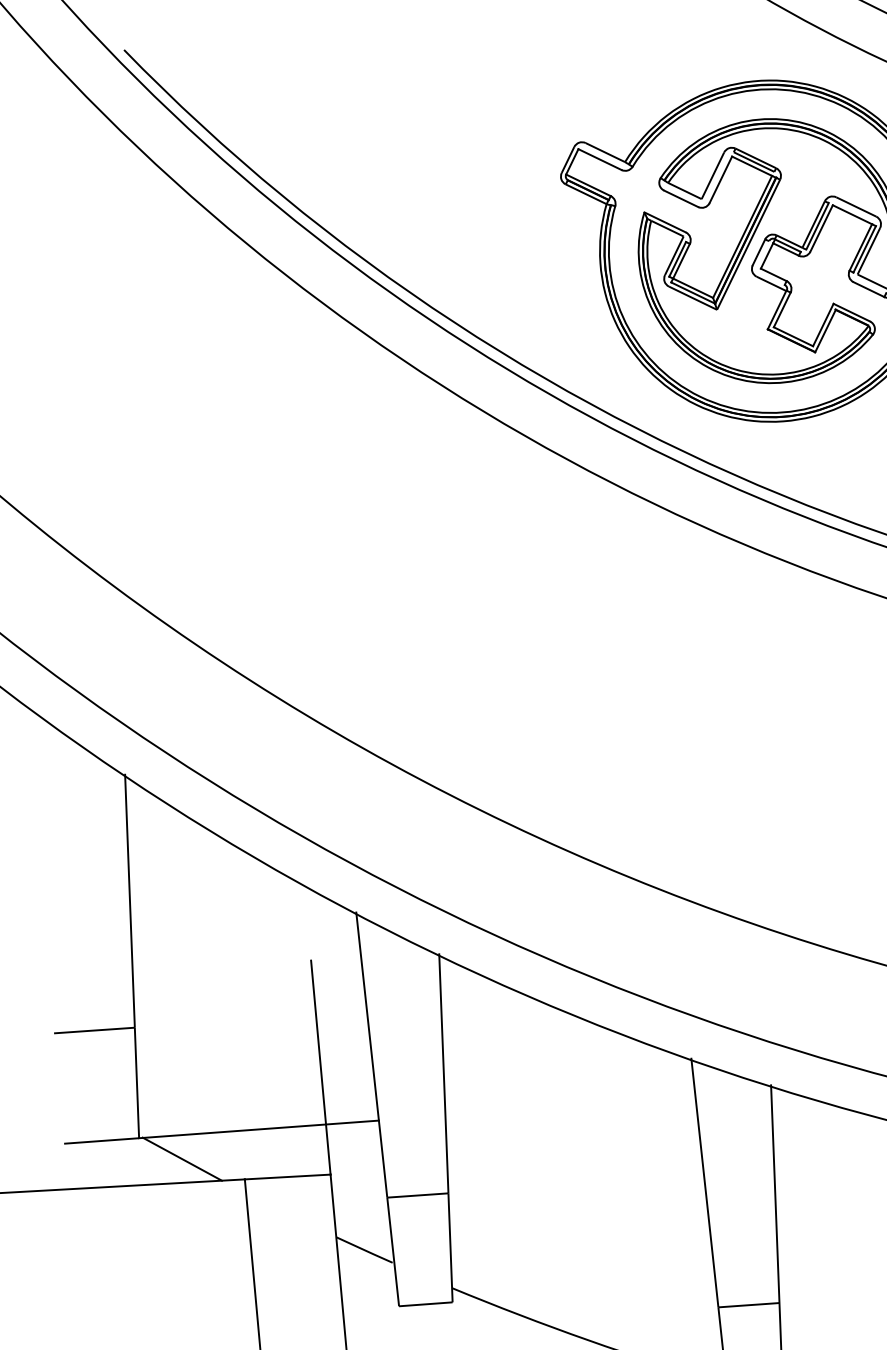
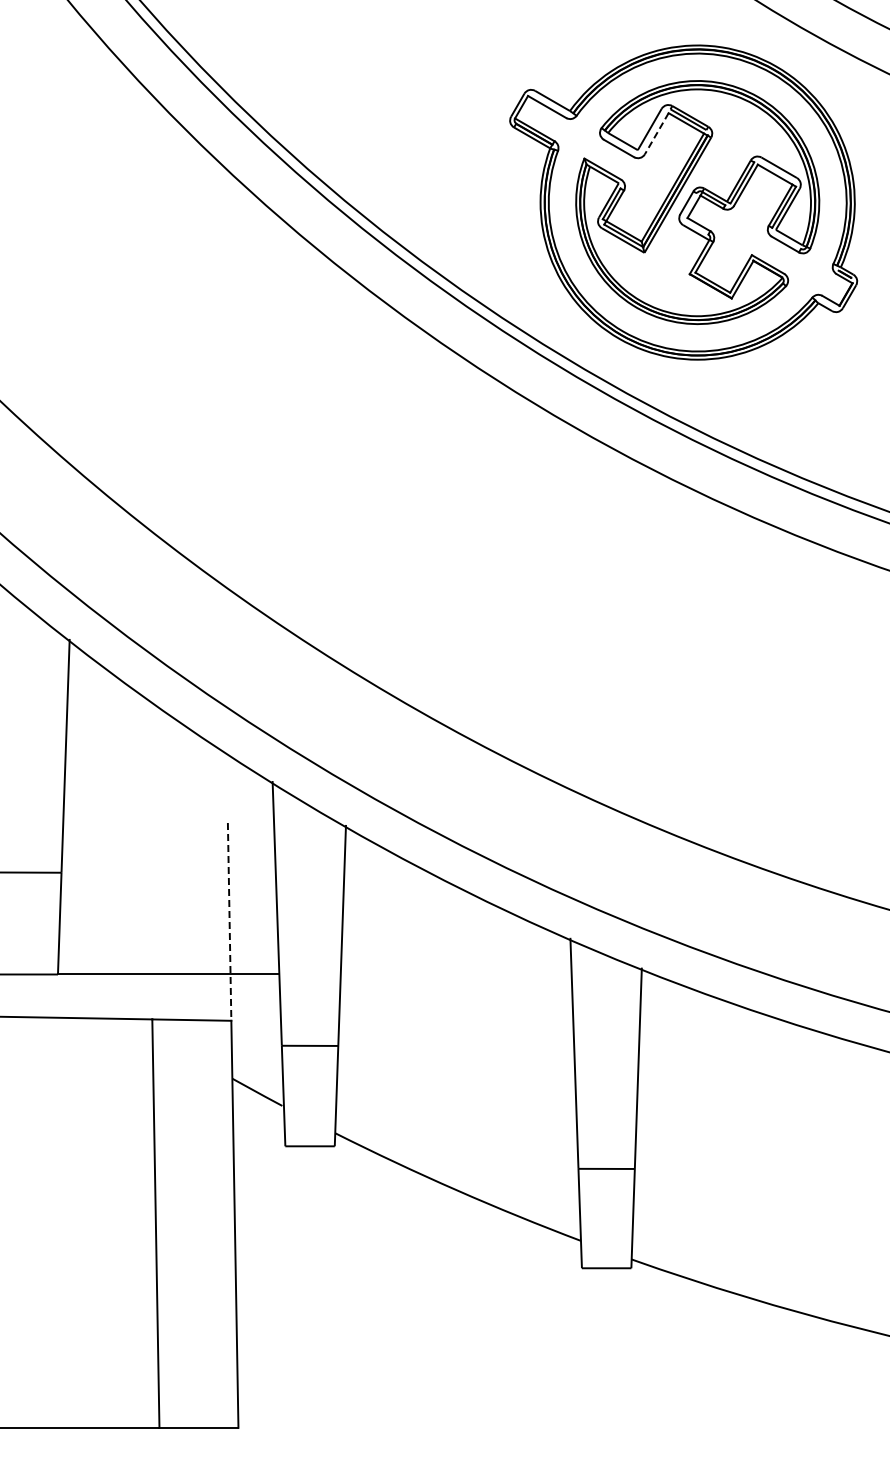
line: (720, 179) -> (656, 133), solid -> dashed
line: (320, 1067) -> (229, 921), solid -> dashed
line: (182, 1159) -> (96, 996), removed

